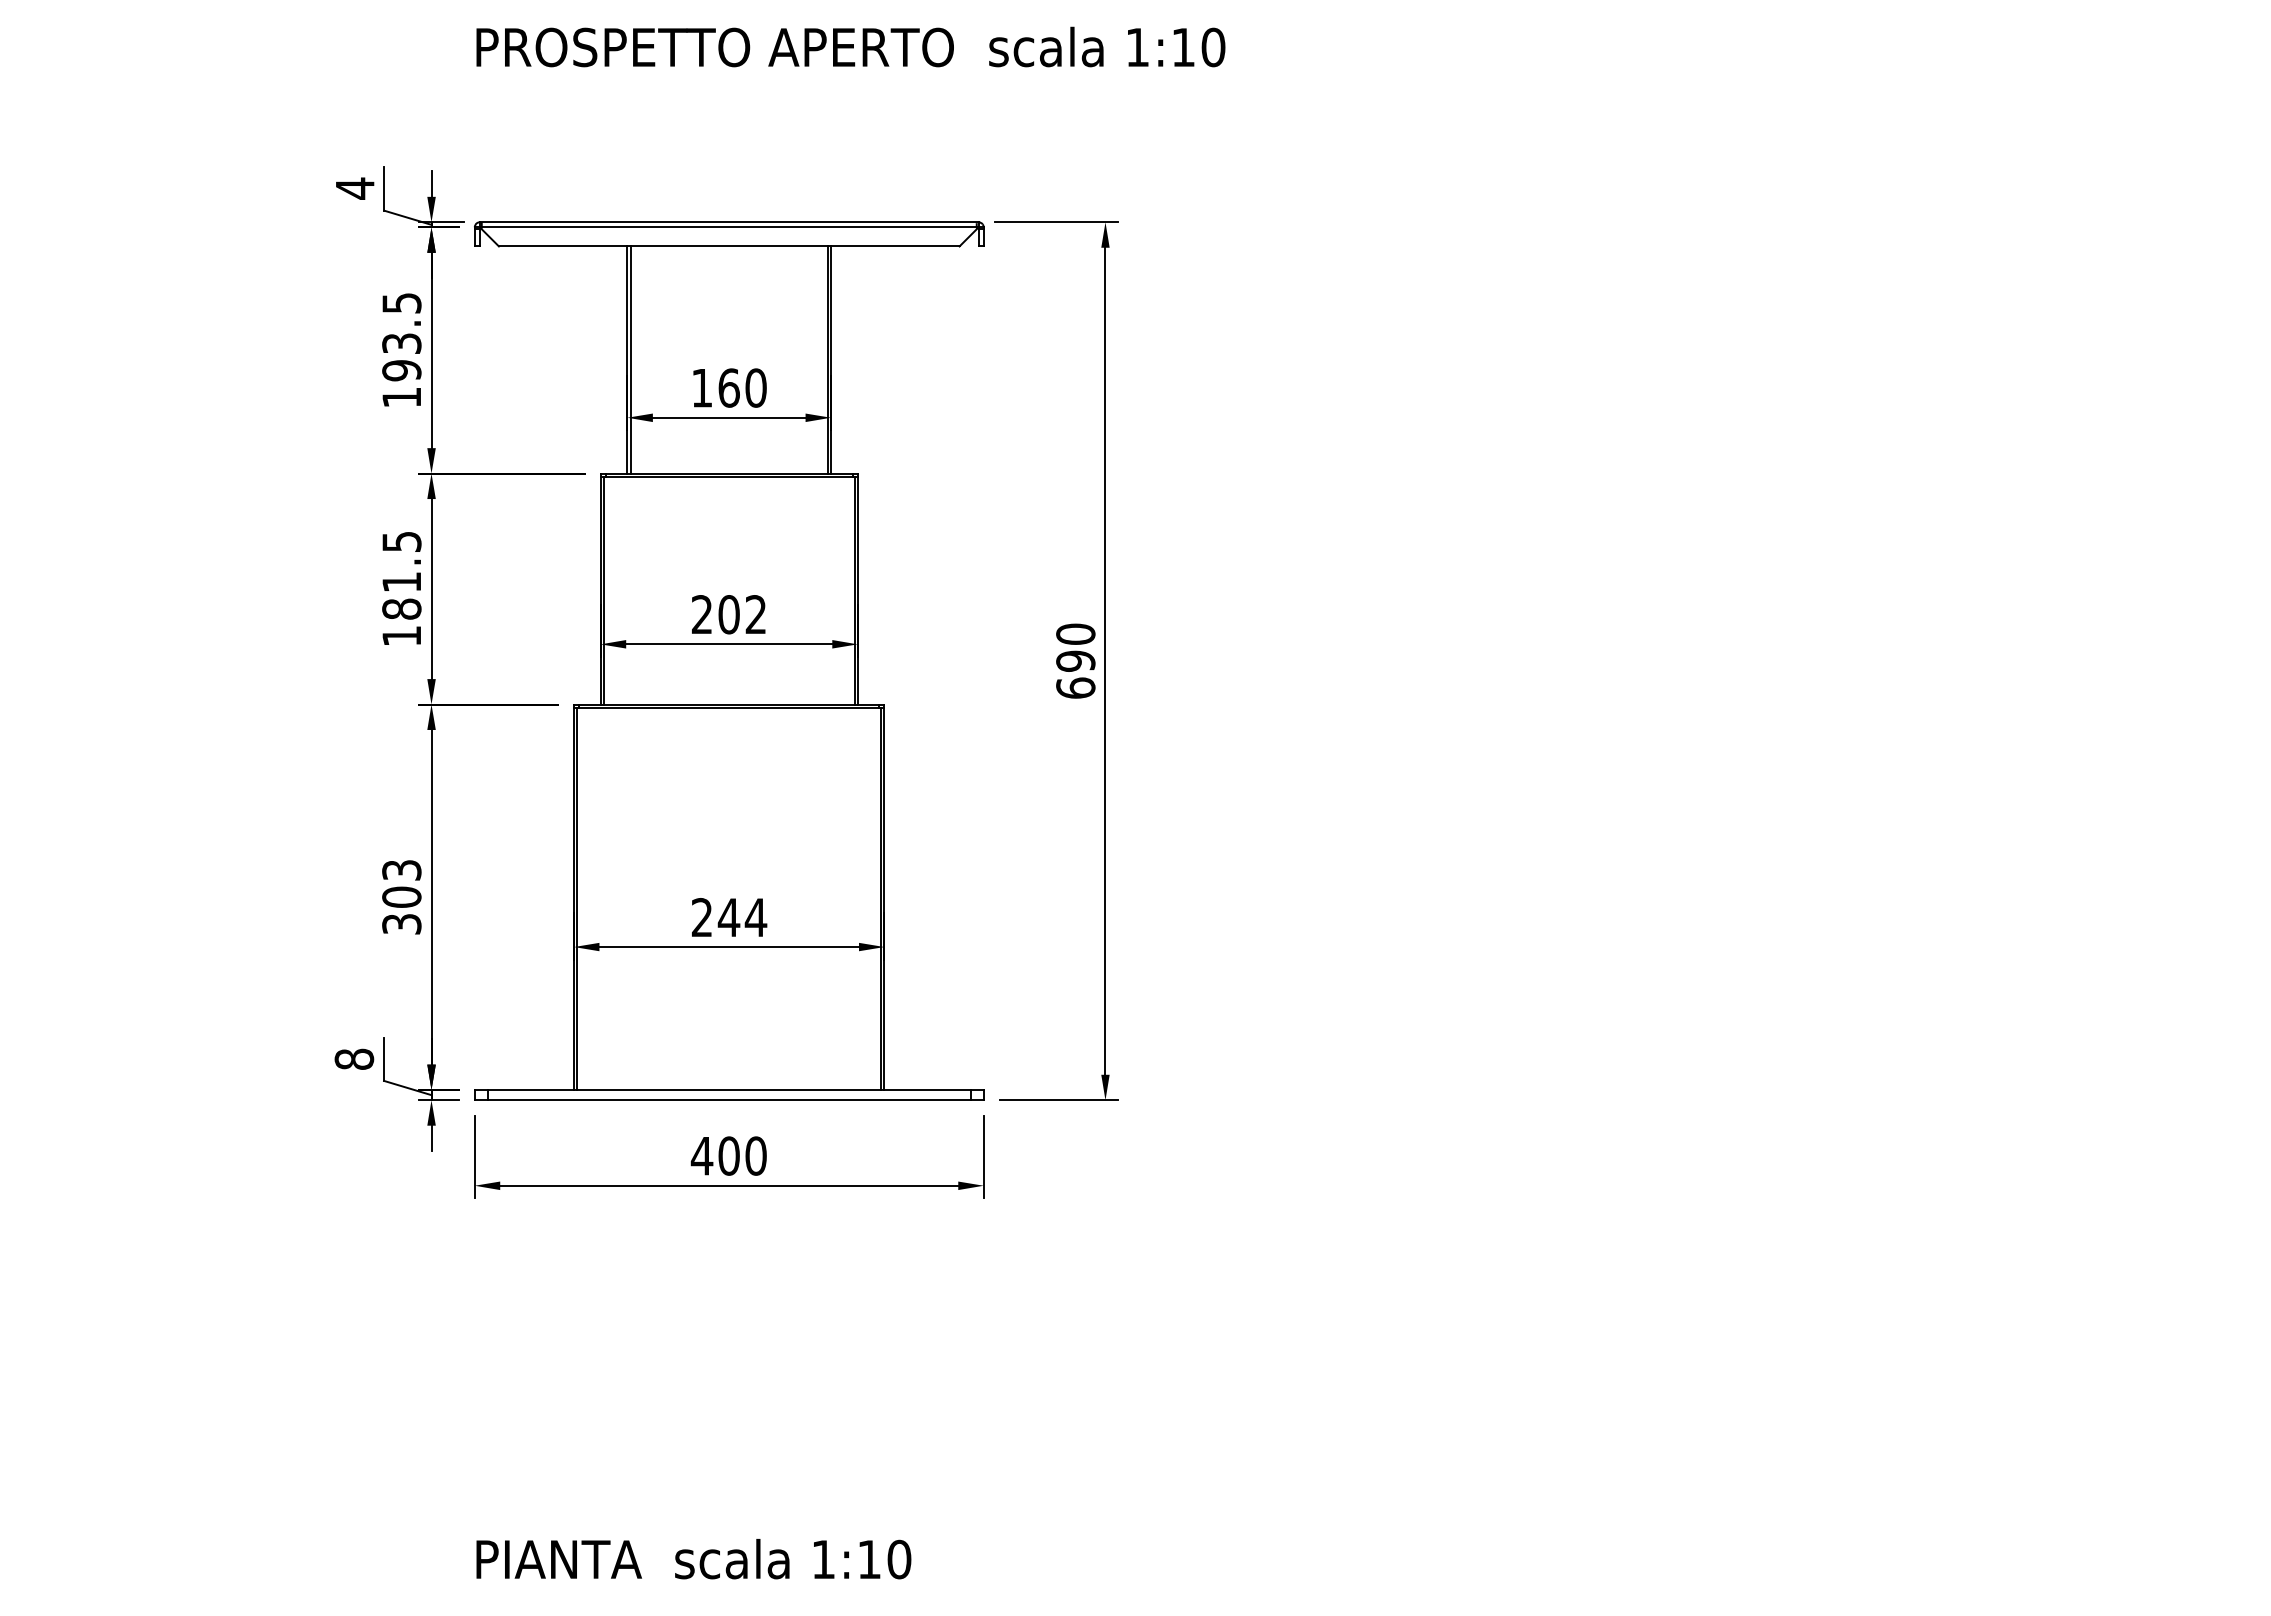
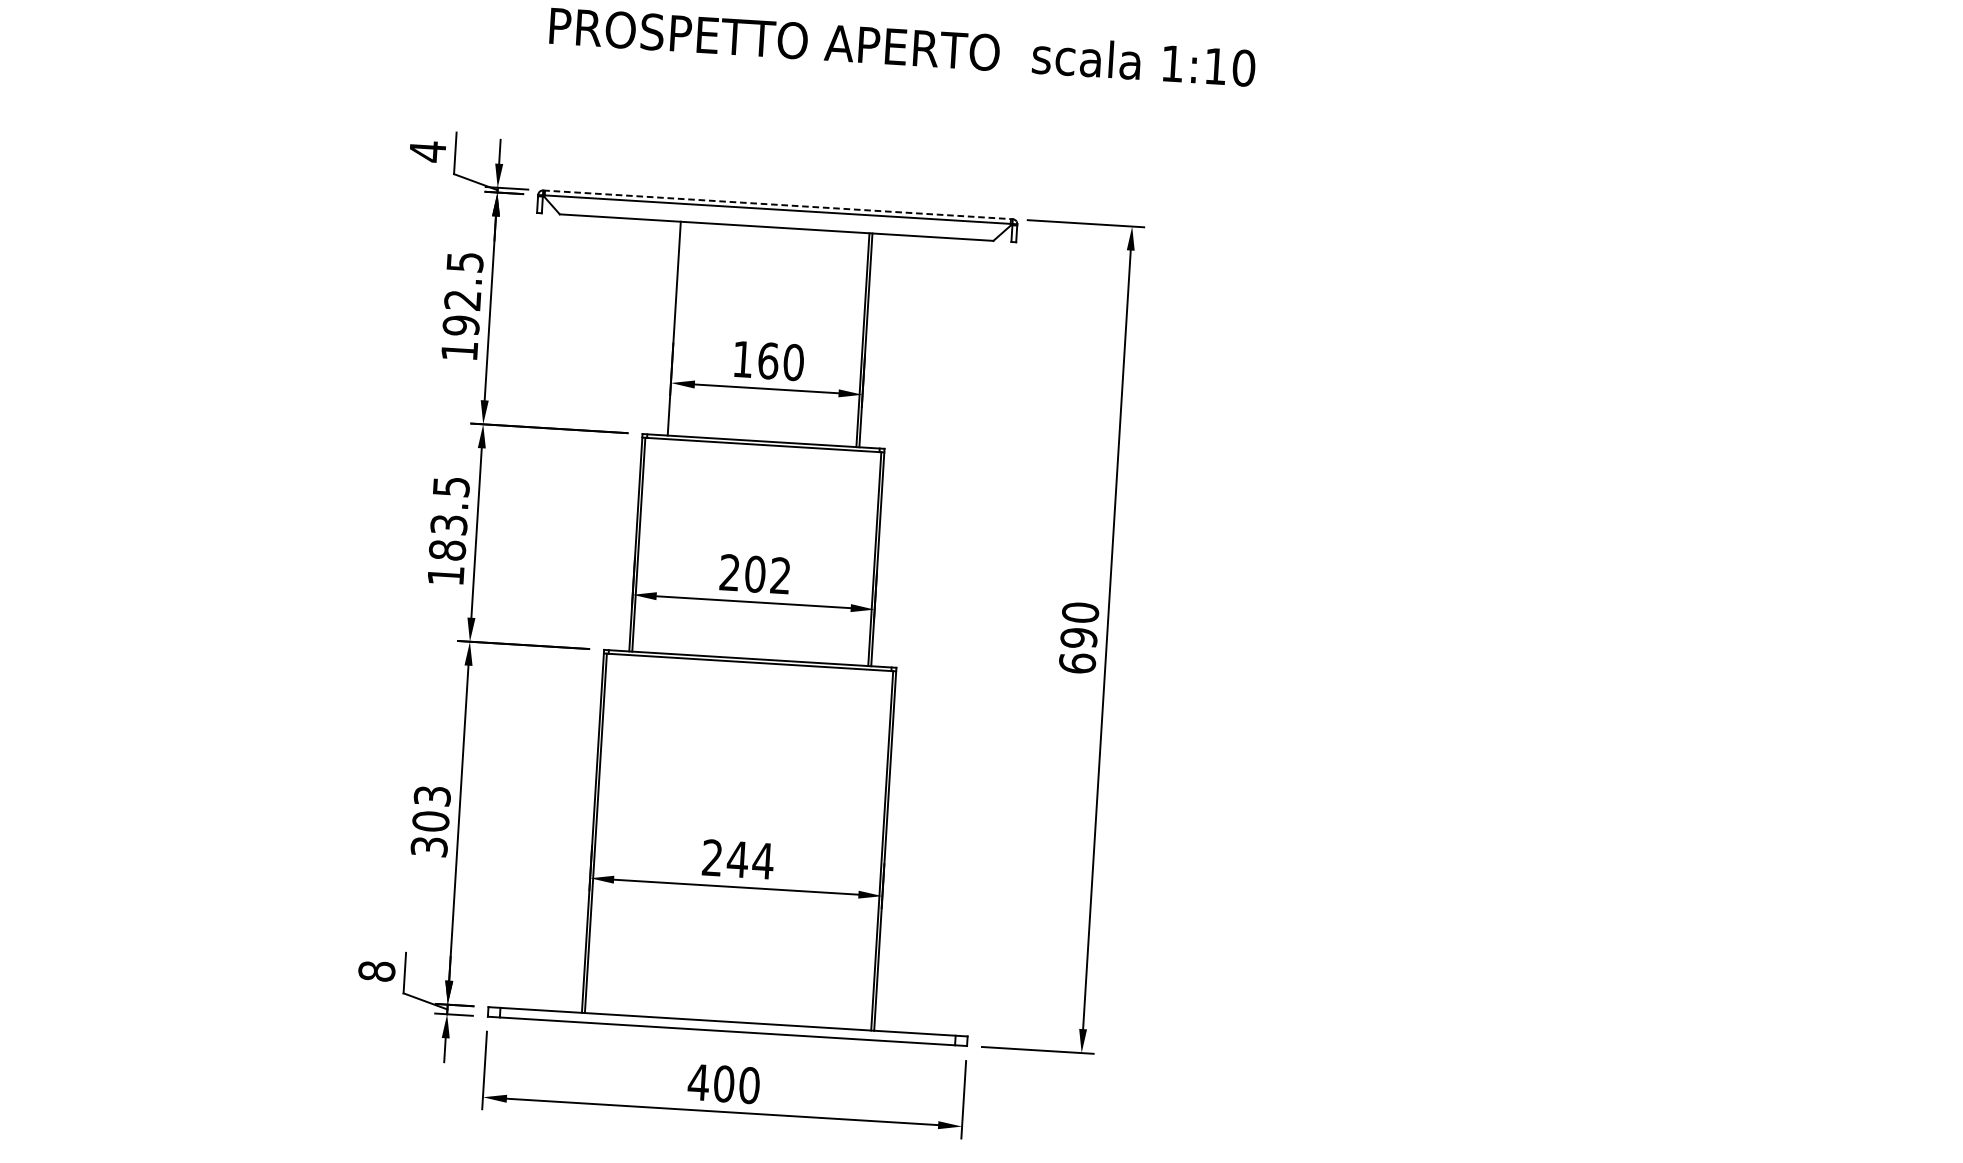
line: (729, 222) -> (778, 205), solid -> dashed
text: (401, 343) -> (462, 300), 193.5 -> 192.5
line: (630, 359) -> (677, 328), removed
text: (401, 582) -> (448, 525), 181.5 -> 183.5

